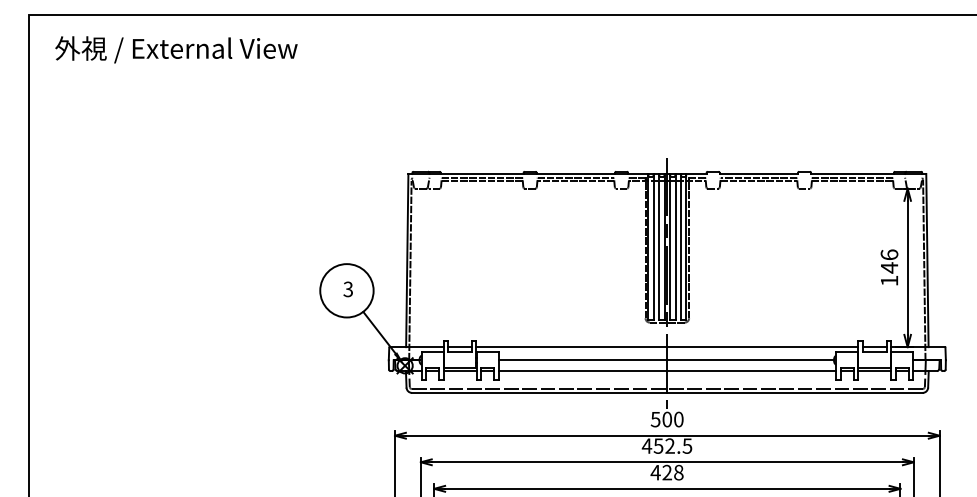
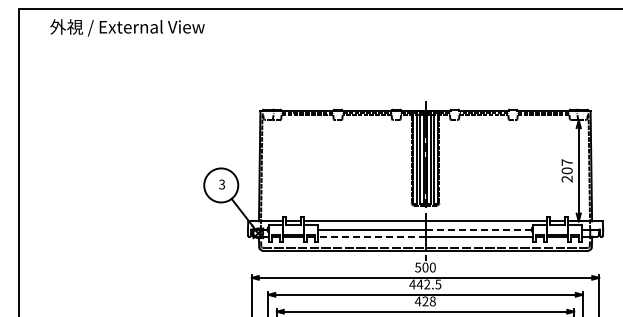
text: (176, 49) -> (127, 27), moved
text: (888, 267) -> (566, 170), 146 -> 207
line: (751, 359) -> (479, 229), solid -> dashed
line: (582, 370) -> (371, 236), solid -> dashed
text: (657, 446) -> (419, 284), 452.5 -> 442.5

